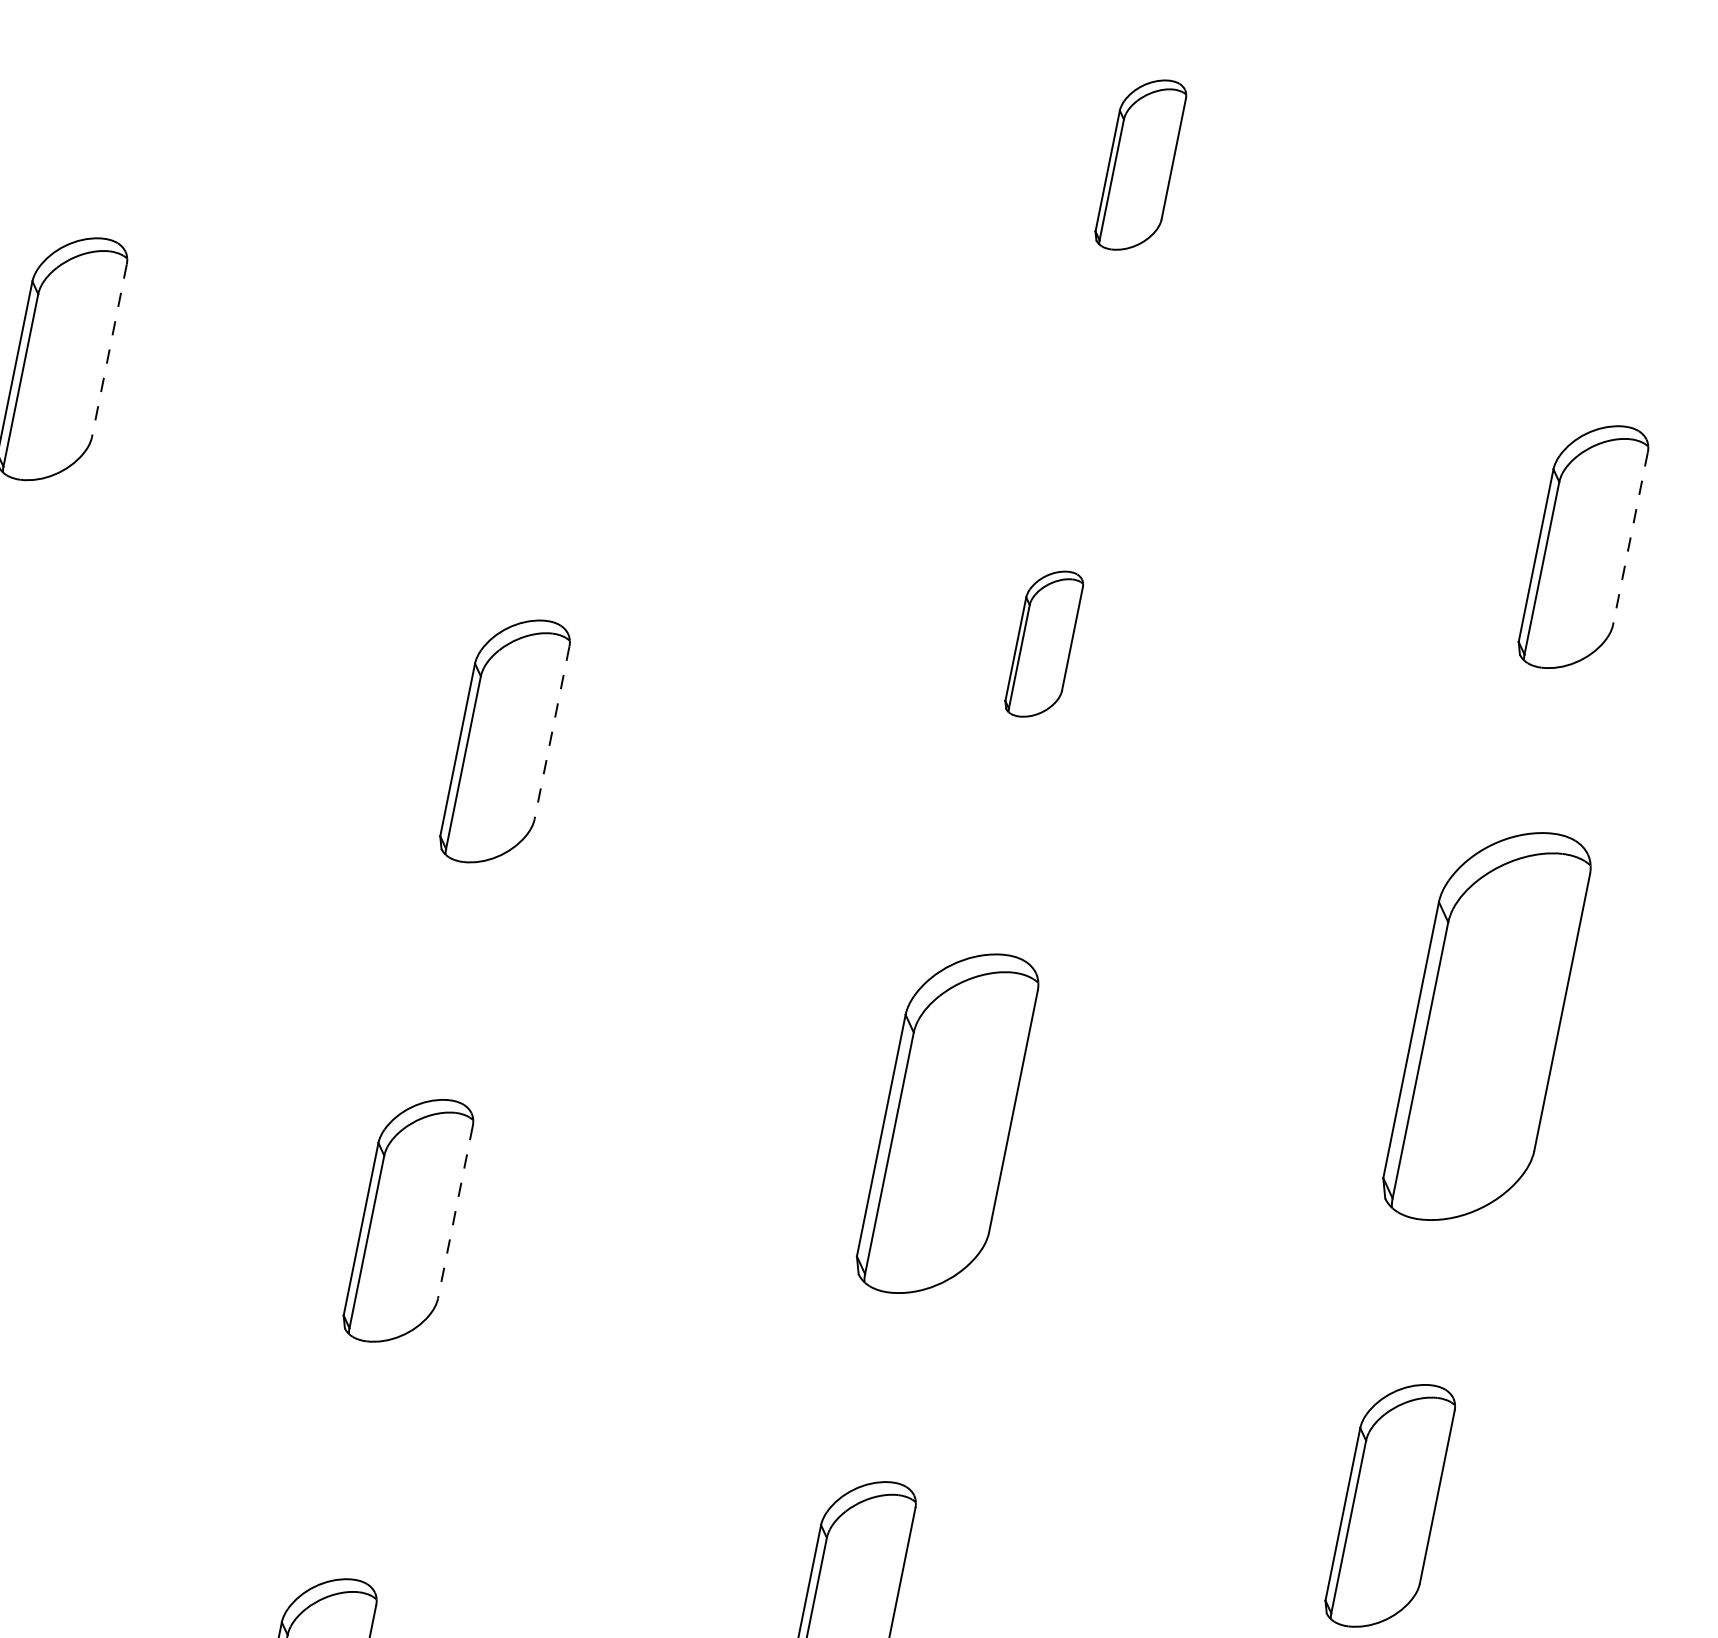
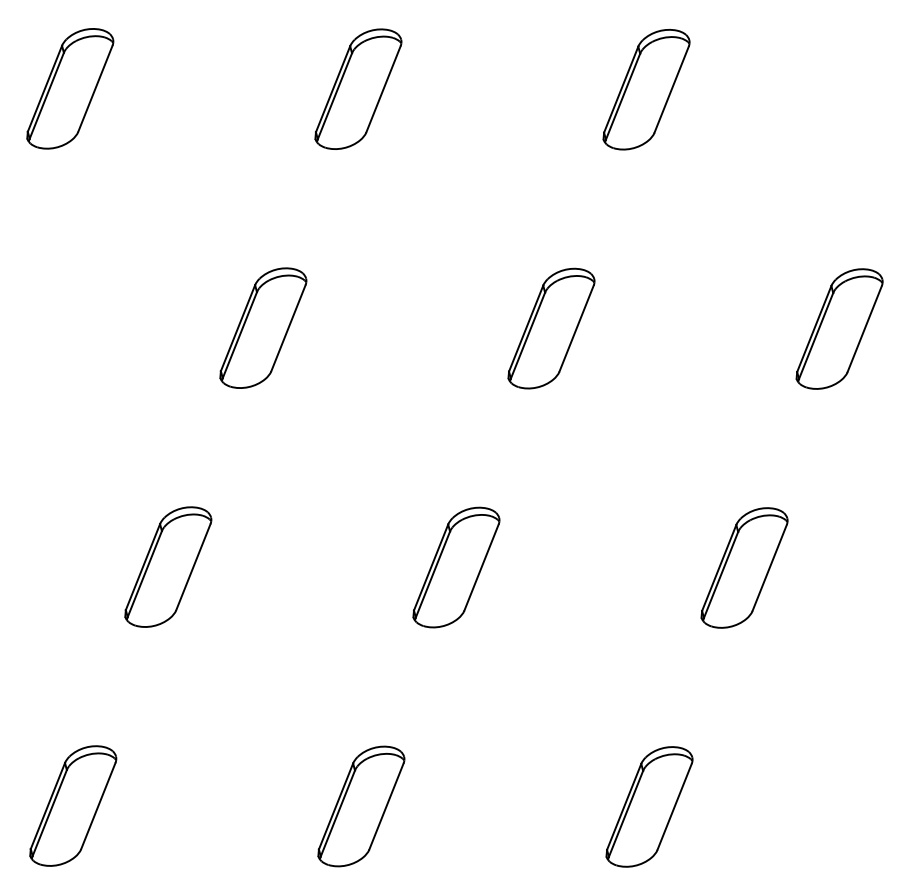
part: (1140, 164) -> (646, 89), size x1.43
part: (601, 260) -> (358, 88), added
line: (109, 351) -> (95, 89), dashed -> solid
line: (1630, 539) -> (864, 329), dashed -> solid
part: (1044, 644) -> (551, 328), size x1.67
line: (552, 733) -> (288, 328), dashed -> solid
part: (1486, 1025) -> (744, 567), size x0.62
part: (947, 1123) -> (456, 567), size x0.71
line: (455, 1212) -> (193, 567), dashed -> solid

